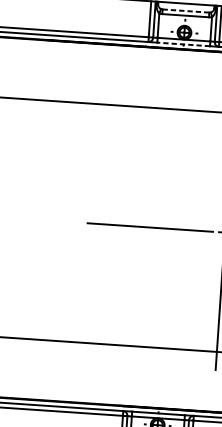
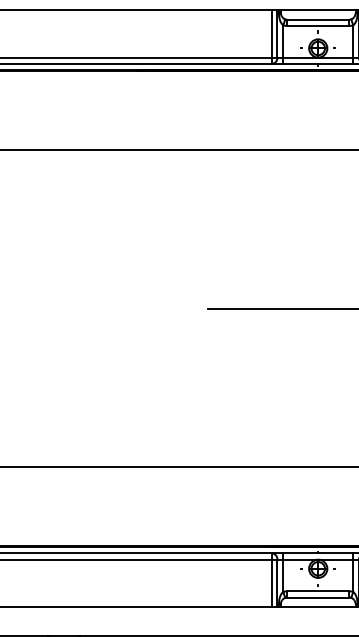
line: (186, 10) -> (318, 19), dashed -> solid
line: (183, 44) -> (318, 64), dashed -> solid

